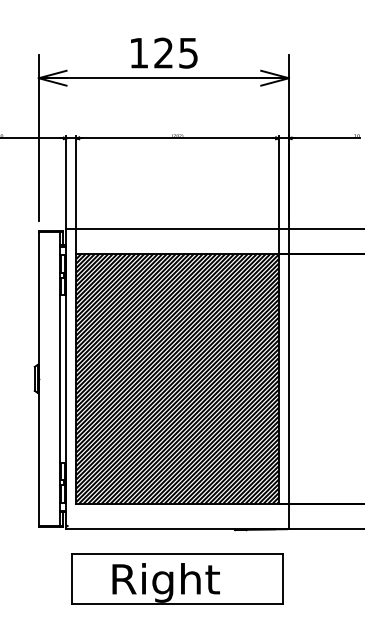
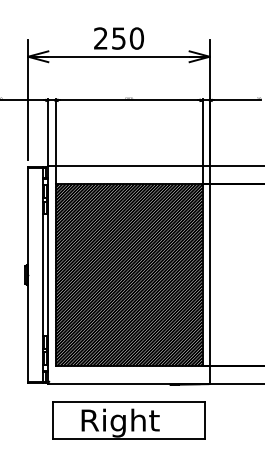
text: (163, 53) -> (118, 38), 125 -> 250

